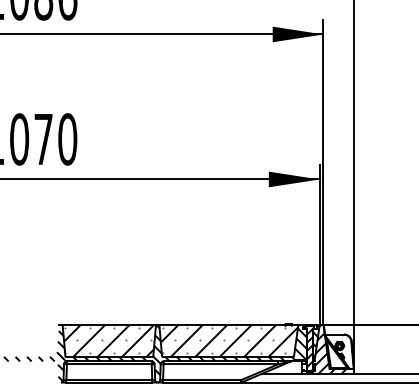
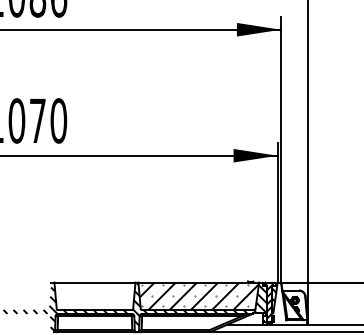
hatch: (108, 340) -> (94, 295), removed
hatch: (329, 349) -> (286, 303), removed

